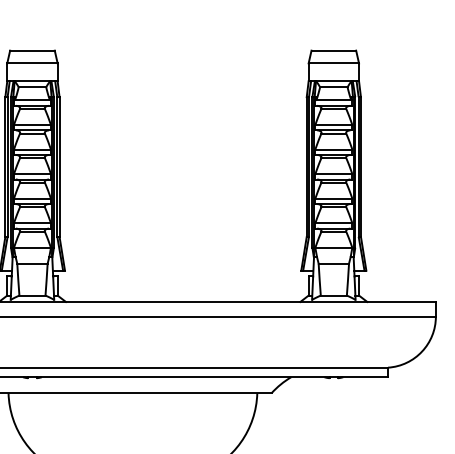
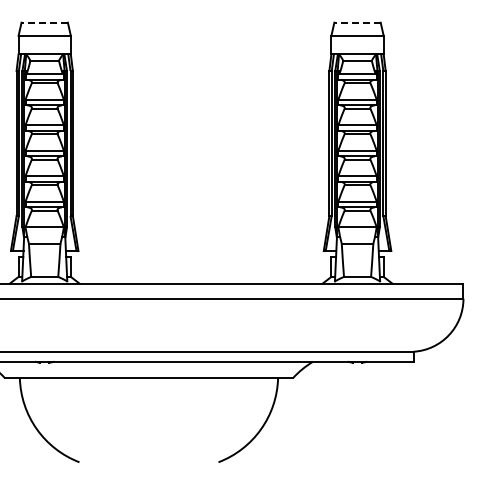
line: (32, 50) -> (44, 22), solid -> dashed
line: (333, 50) -> (357, 22), solid -> dashed

